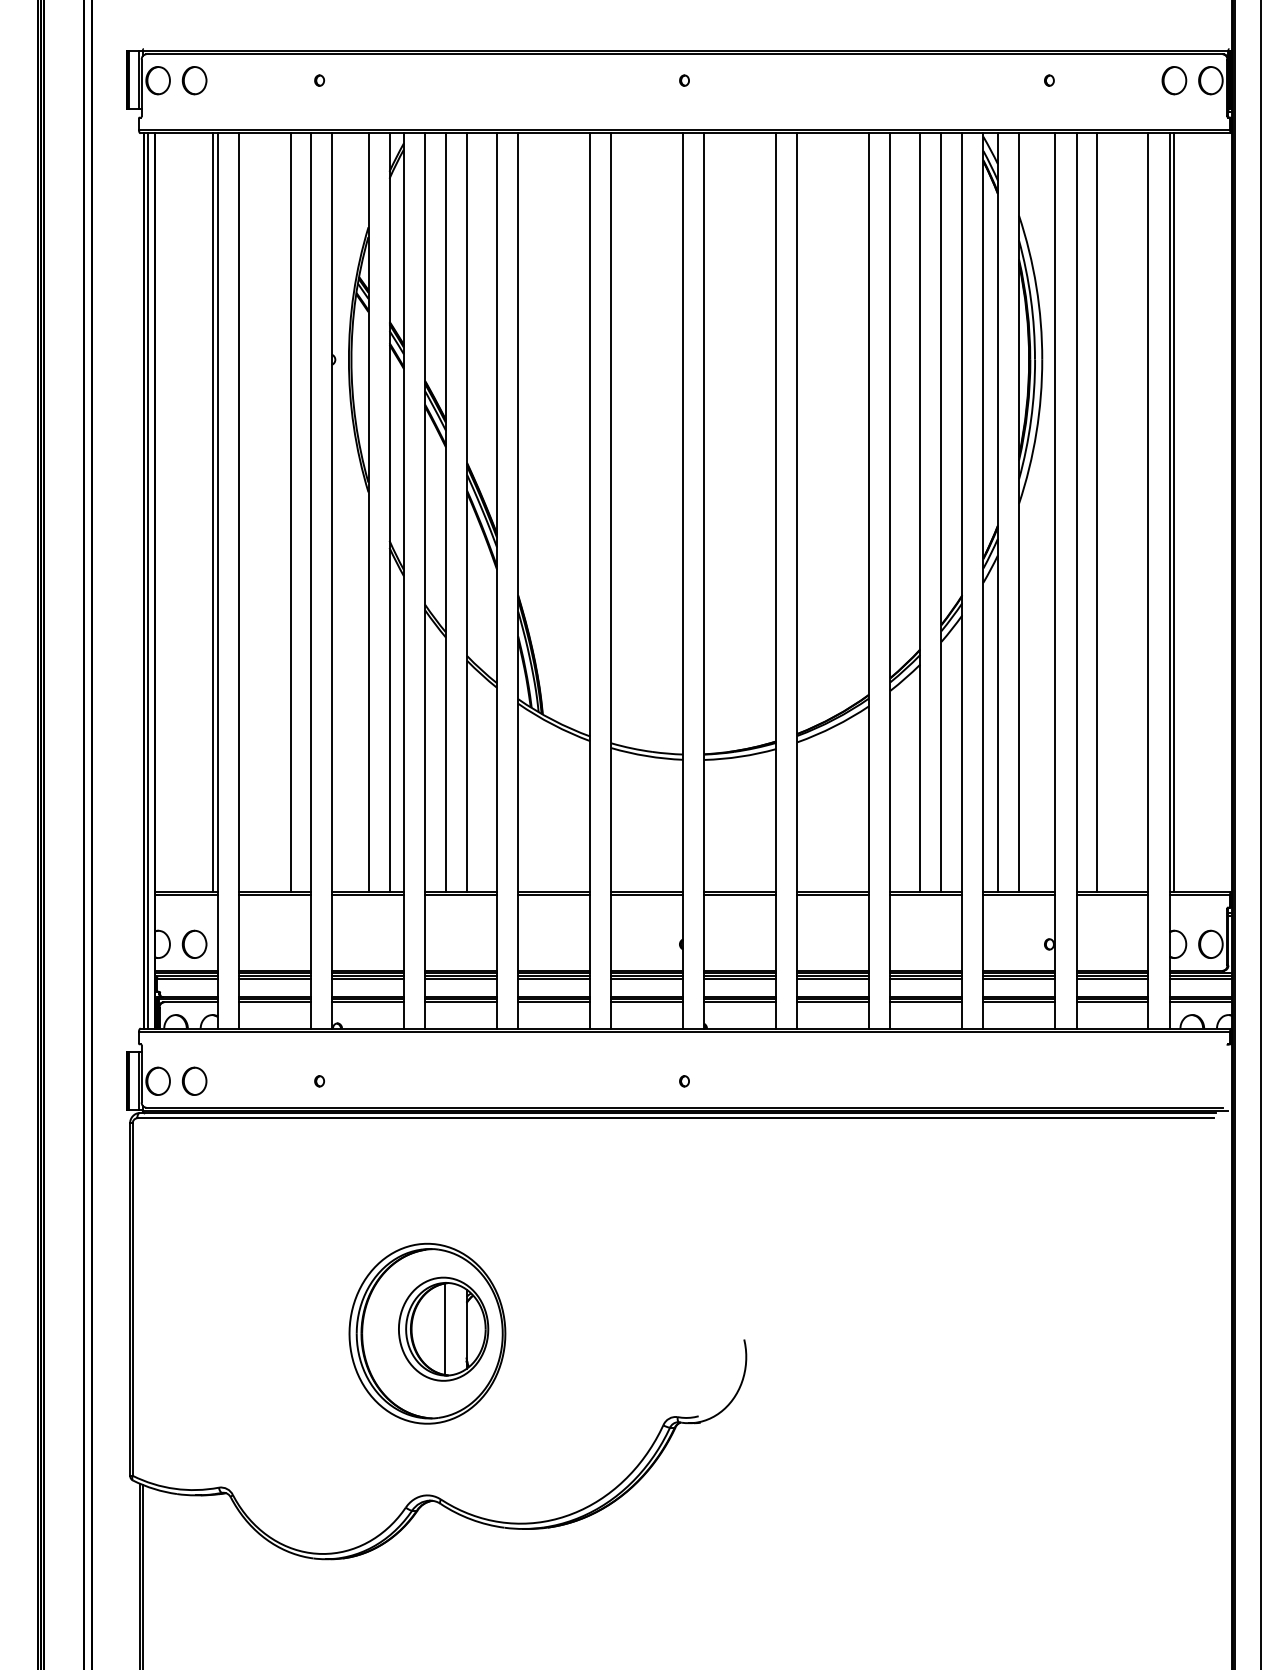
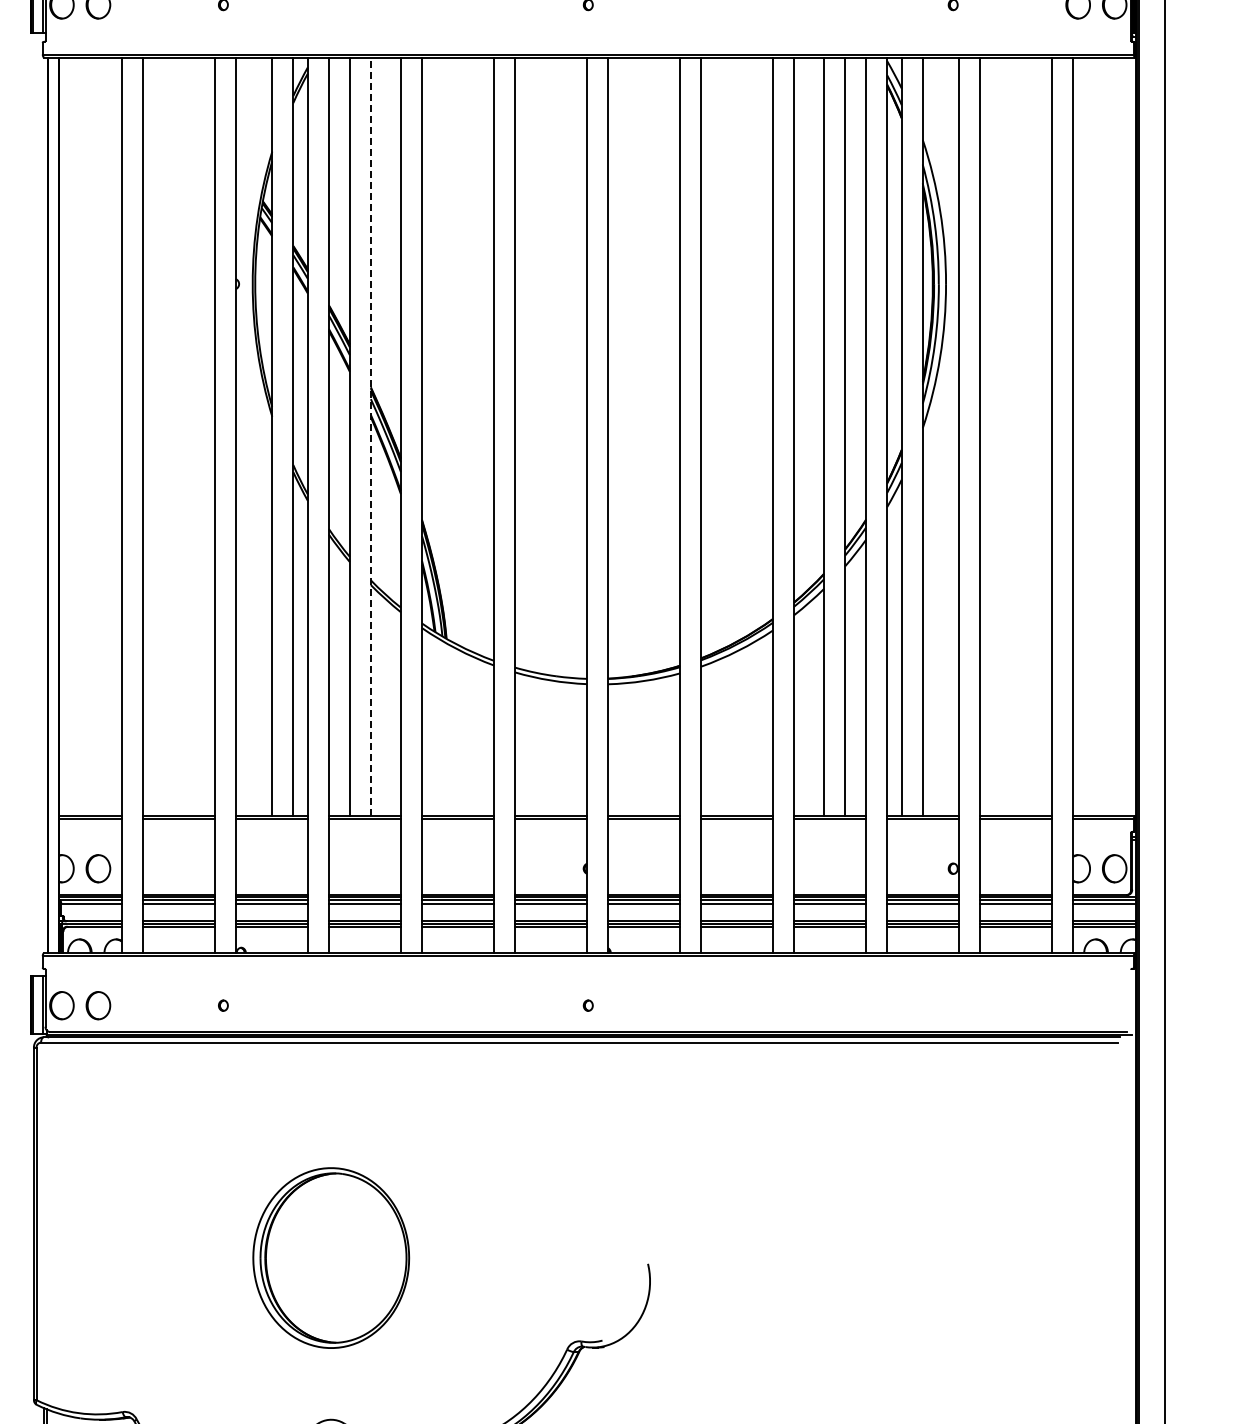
line: (213, 512) -> (117, 436), removed
line: (290, 512) -> (194, 436), removed
line: (467, 512) -> (371, 436), solid -> dashed
line: (1096, 512) -> (1000, 436), removed
line: (1174, 512) -> (1078, 436), removed
line: (148, 580) -> (52, 504), removed
part: (443, 1328) -> (347, 1252), removed

